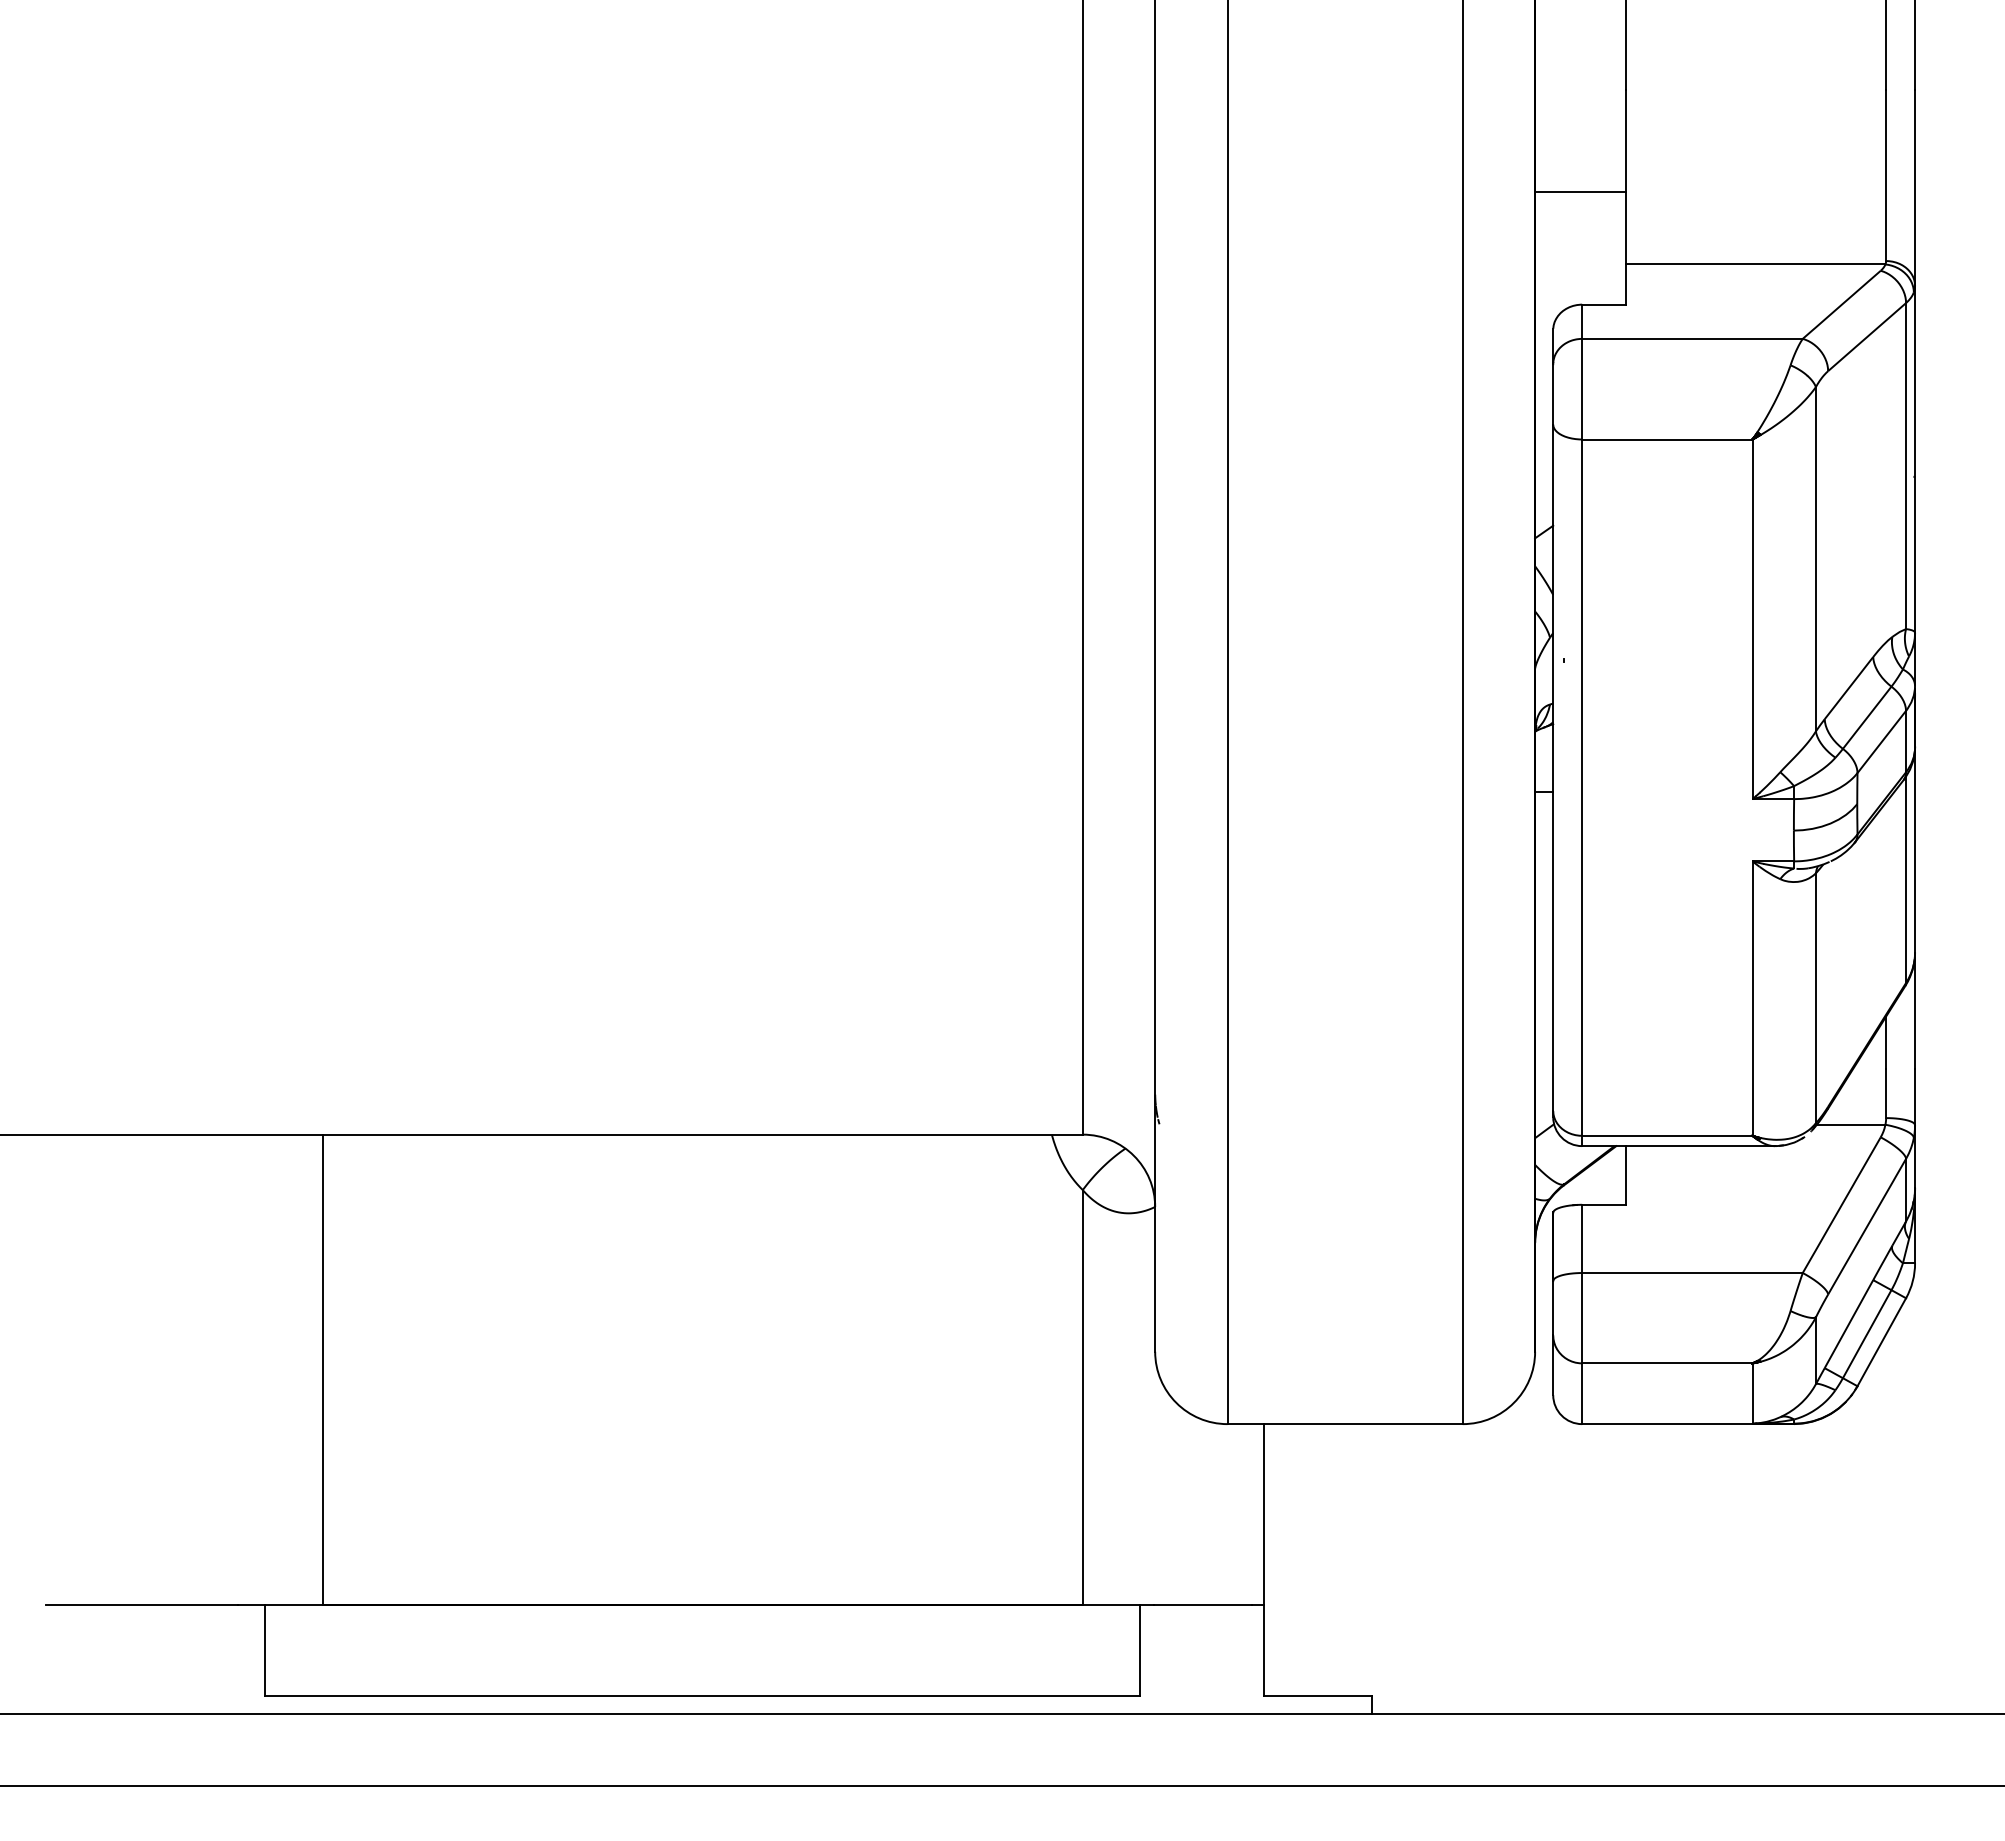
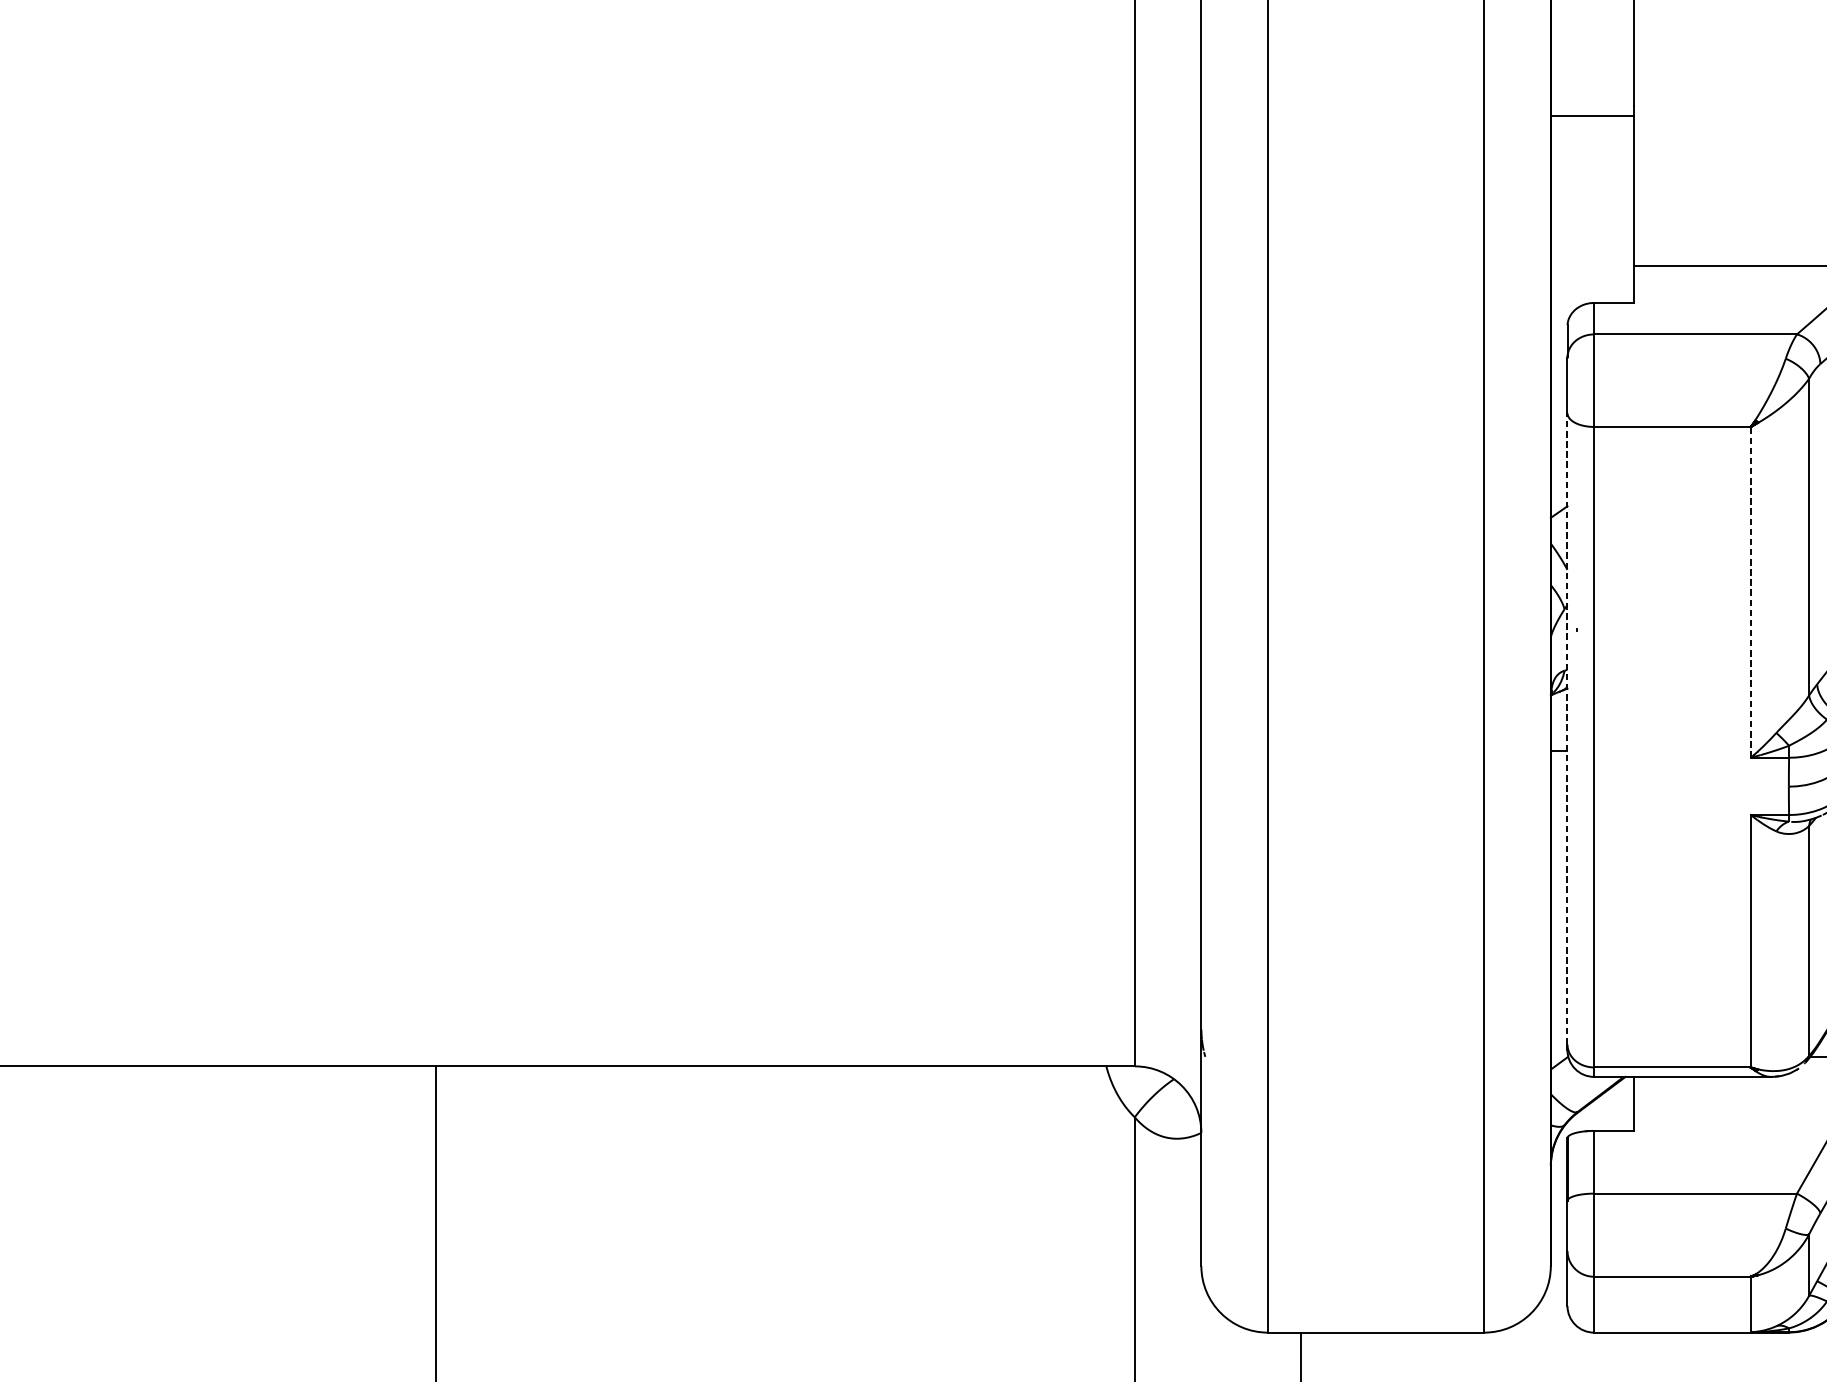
line: (1580, 192) -> (1592, 116), moved
line: (1752, 619) -> (1750, 592), solid -> dashed
line: (1553, 767) -> (1567, 728), solid -> dashed

